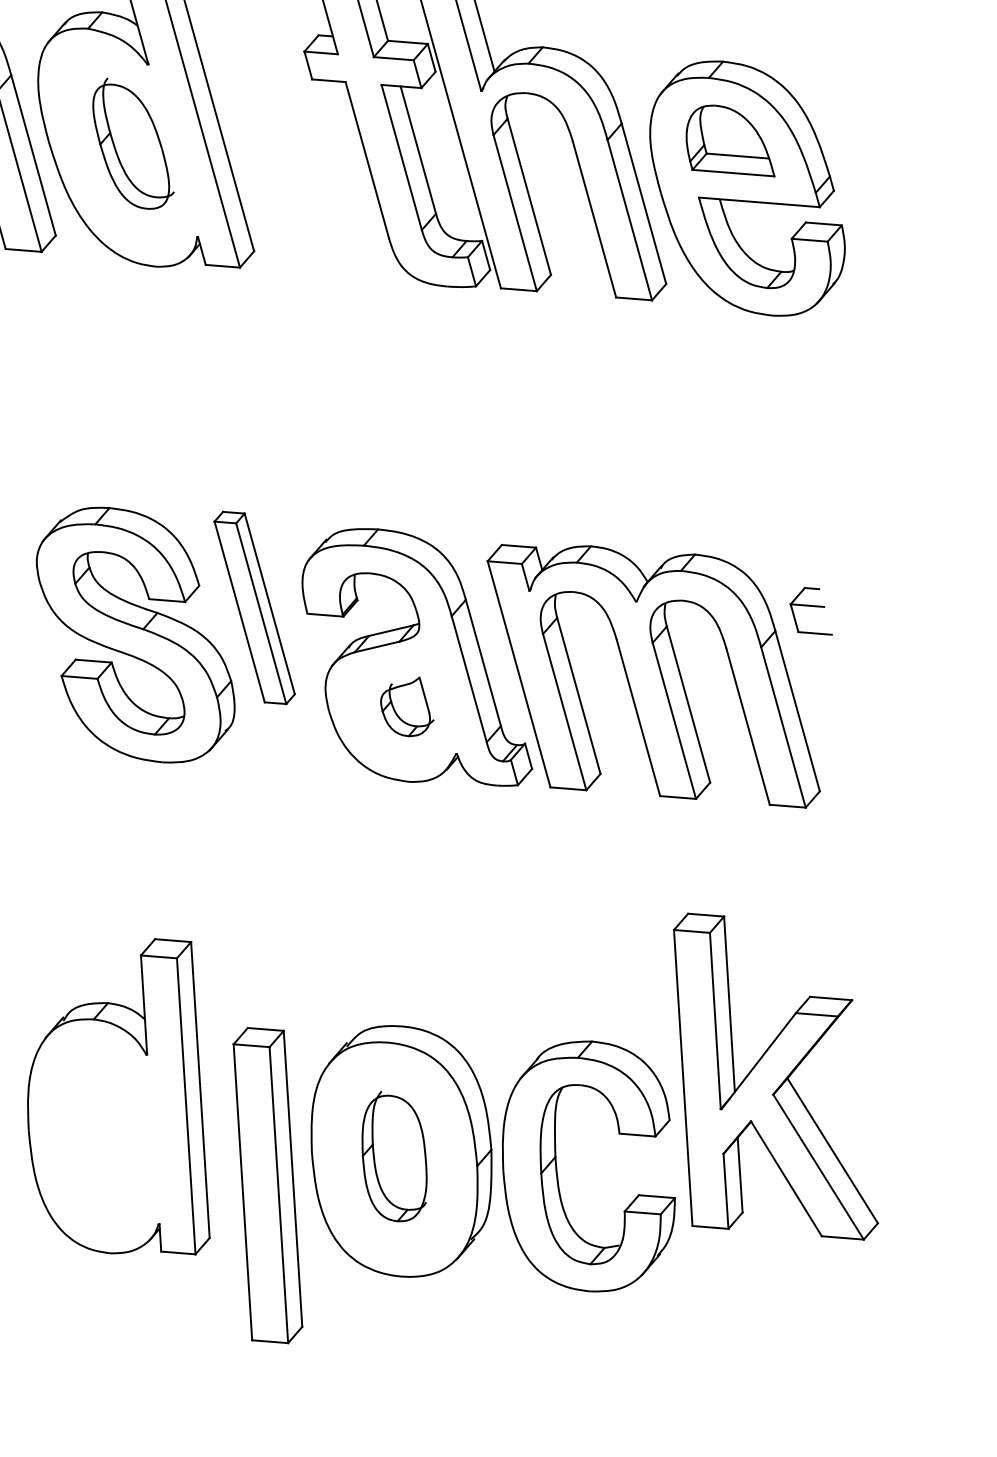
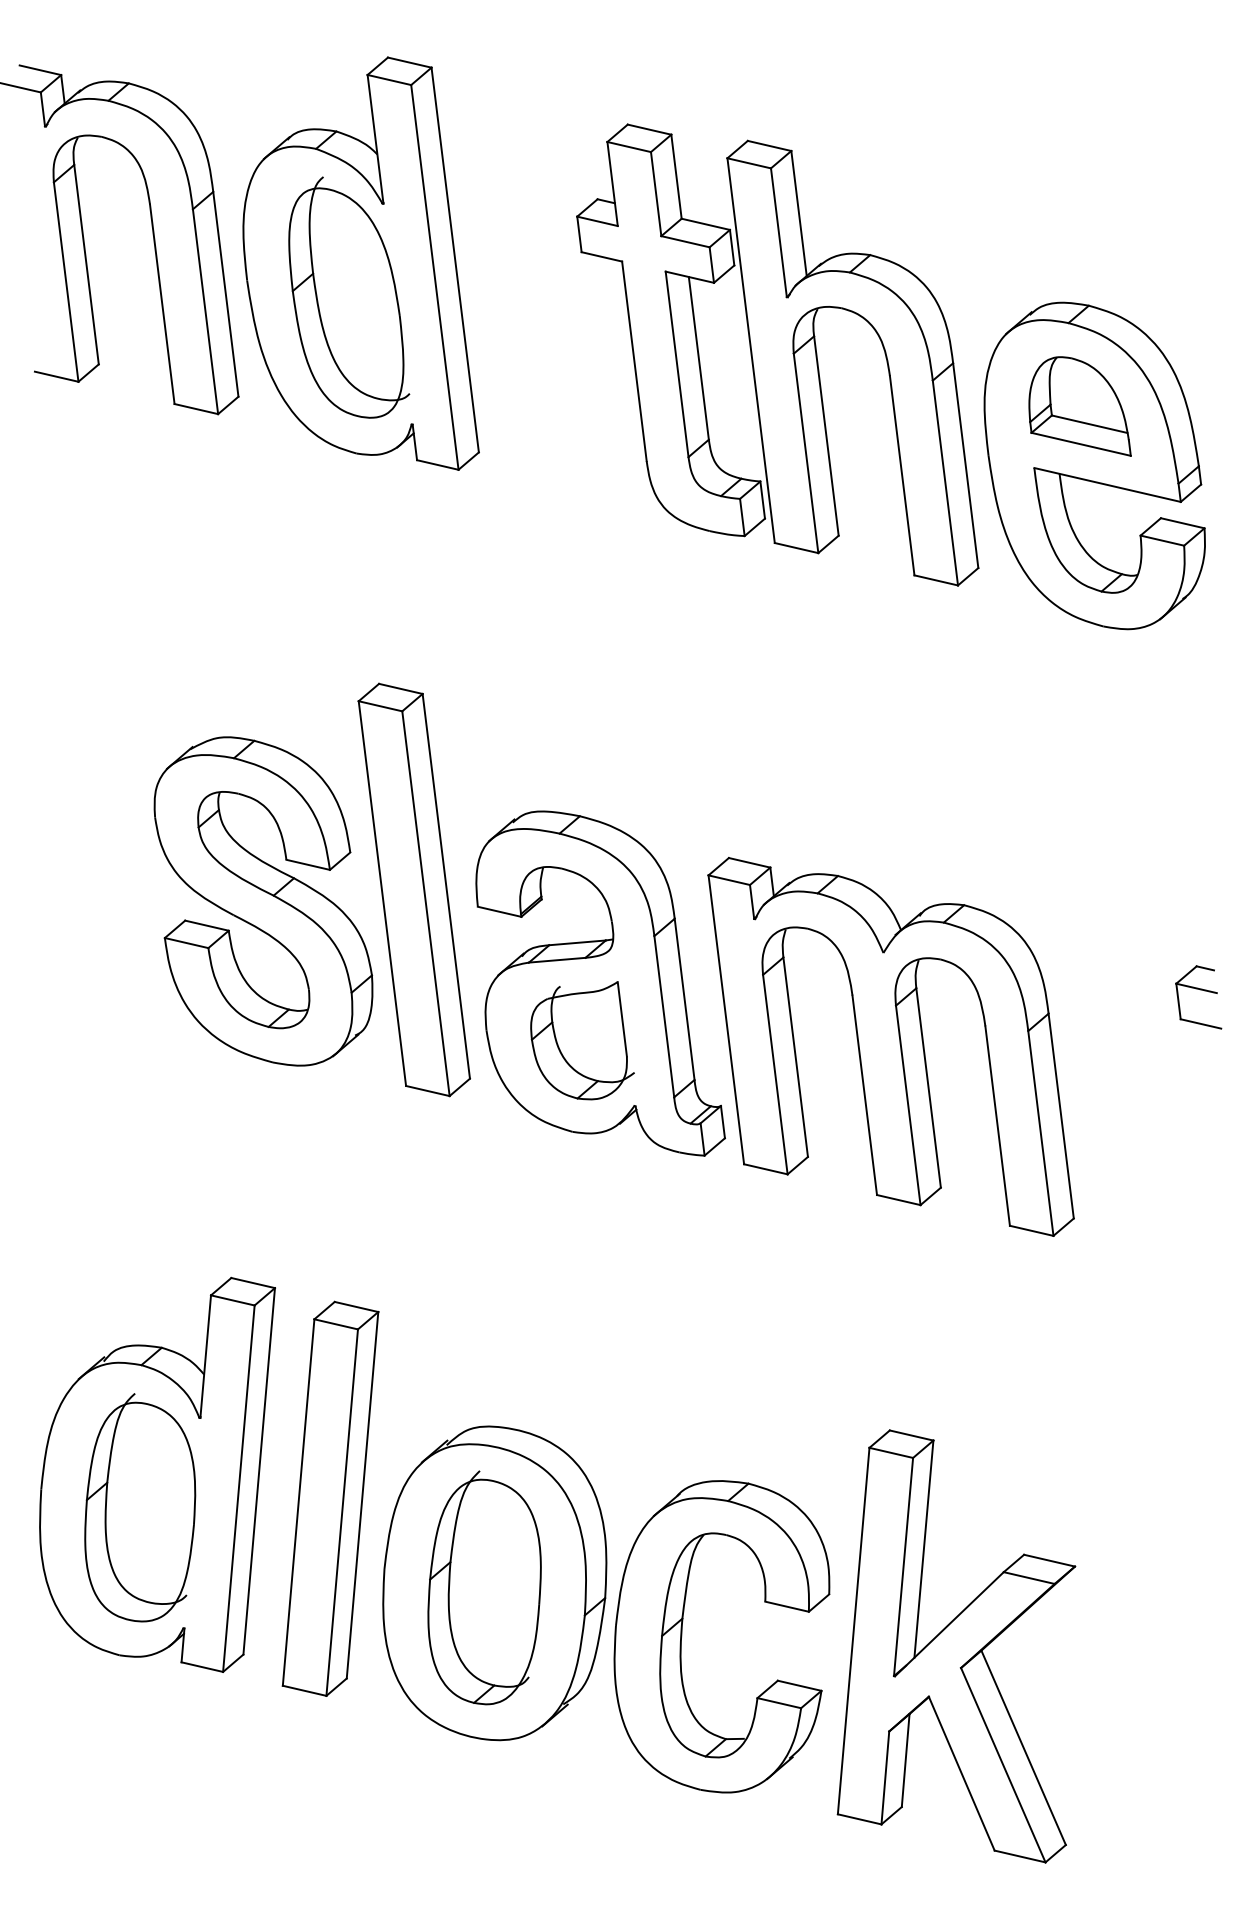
part: (132, 143) -> (349, 297), size x1.43
part: (810, 606) -> (1200, 990), moved
part: (254, 607) -> (413, 889), size x1.67
part: (406, 707) -> (582, 1040), size x1.67
part: (767, 1078) -> (956, 1646), moved
part: (110, 1133) -> (140, 1507), added
part: (393, 1155) -> (484, 1587), size x1.43
part: (267, 1185) -> (330, 1498), moved

